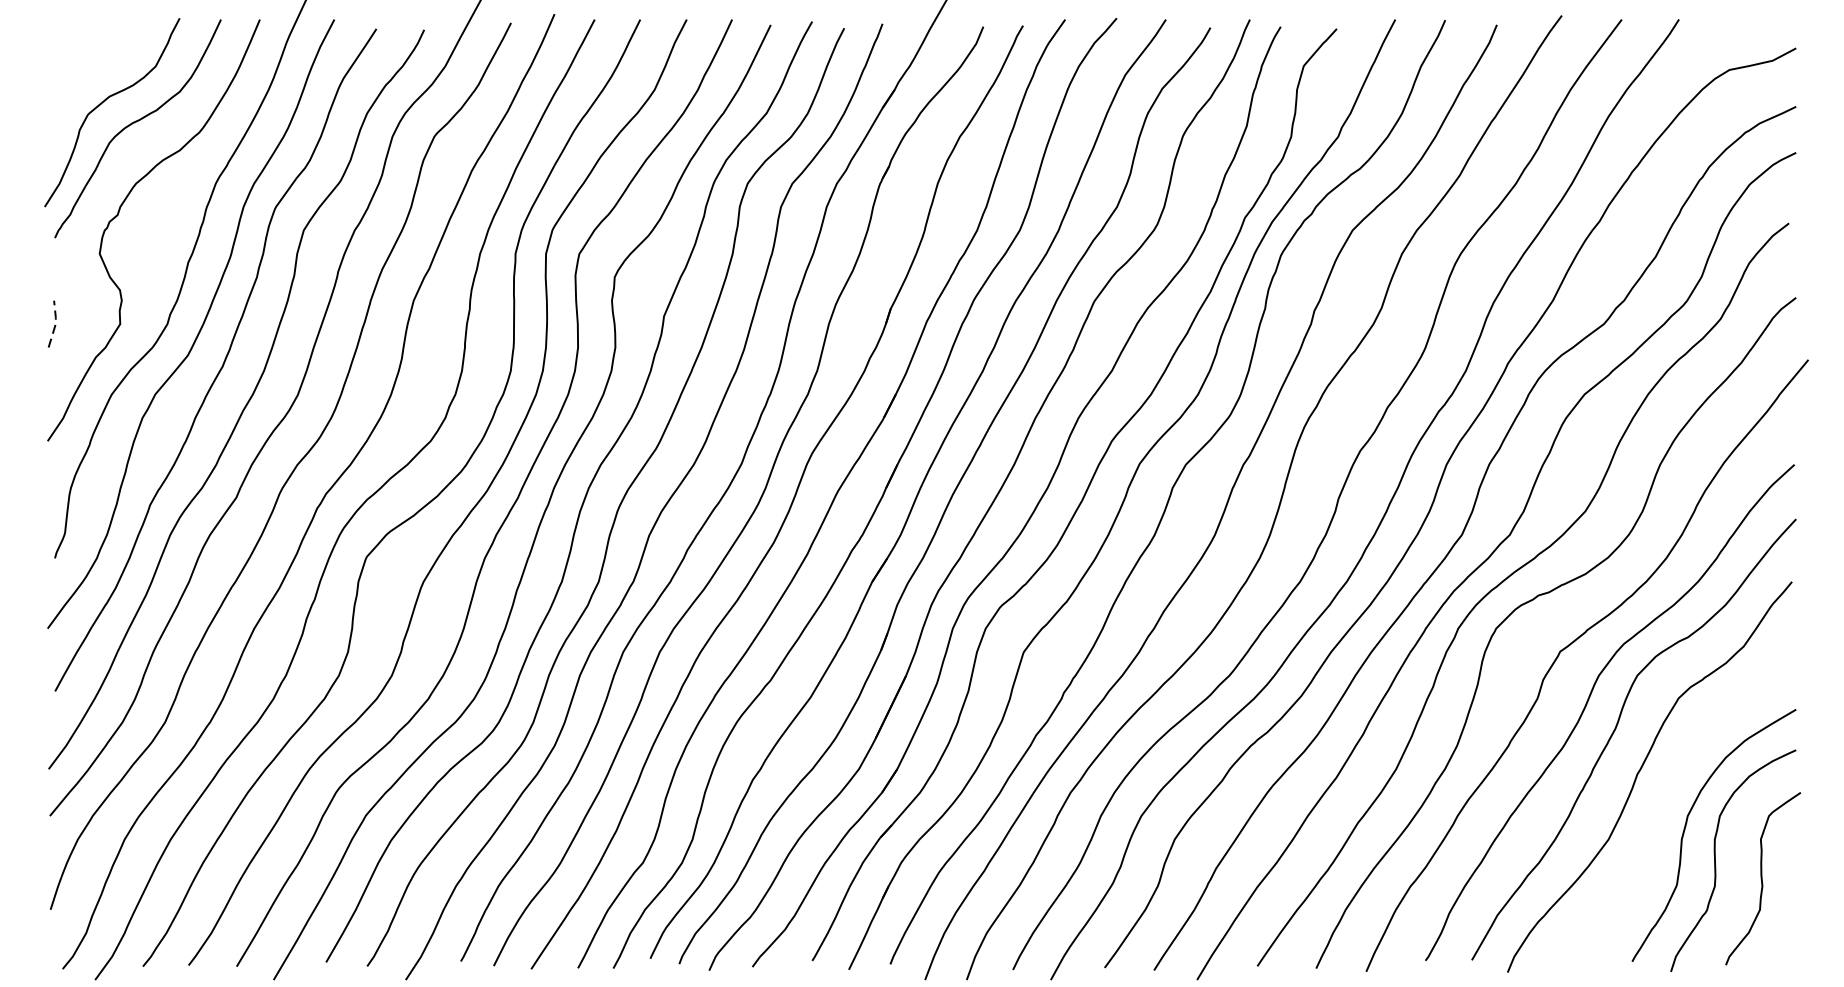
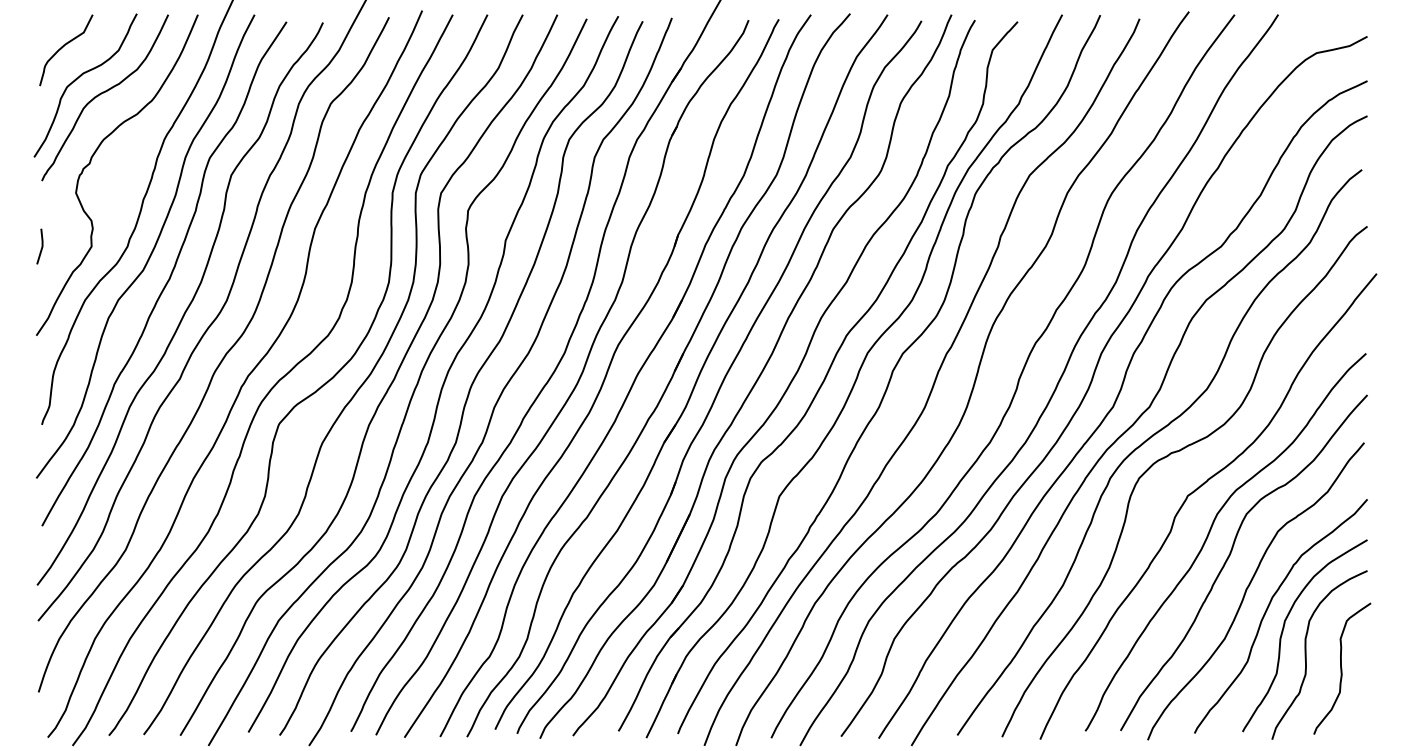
curve: (83, 62) -> (63, 47), added
line: (55, 324) -> (42, 246), dashed -> solid
curve: (1664, 802) -> (1267, 610), added

